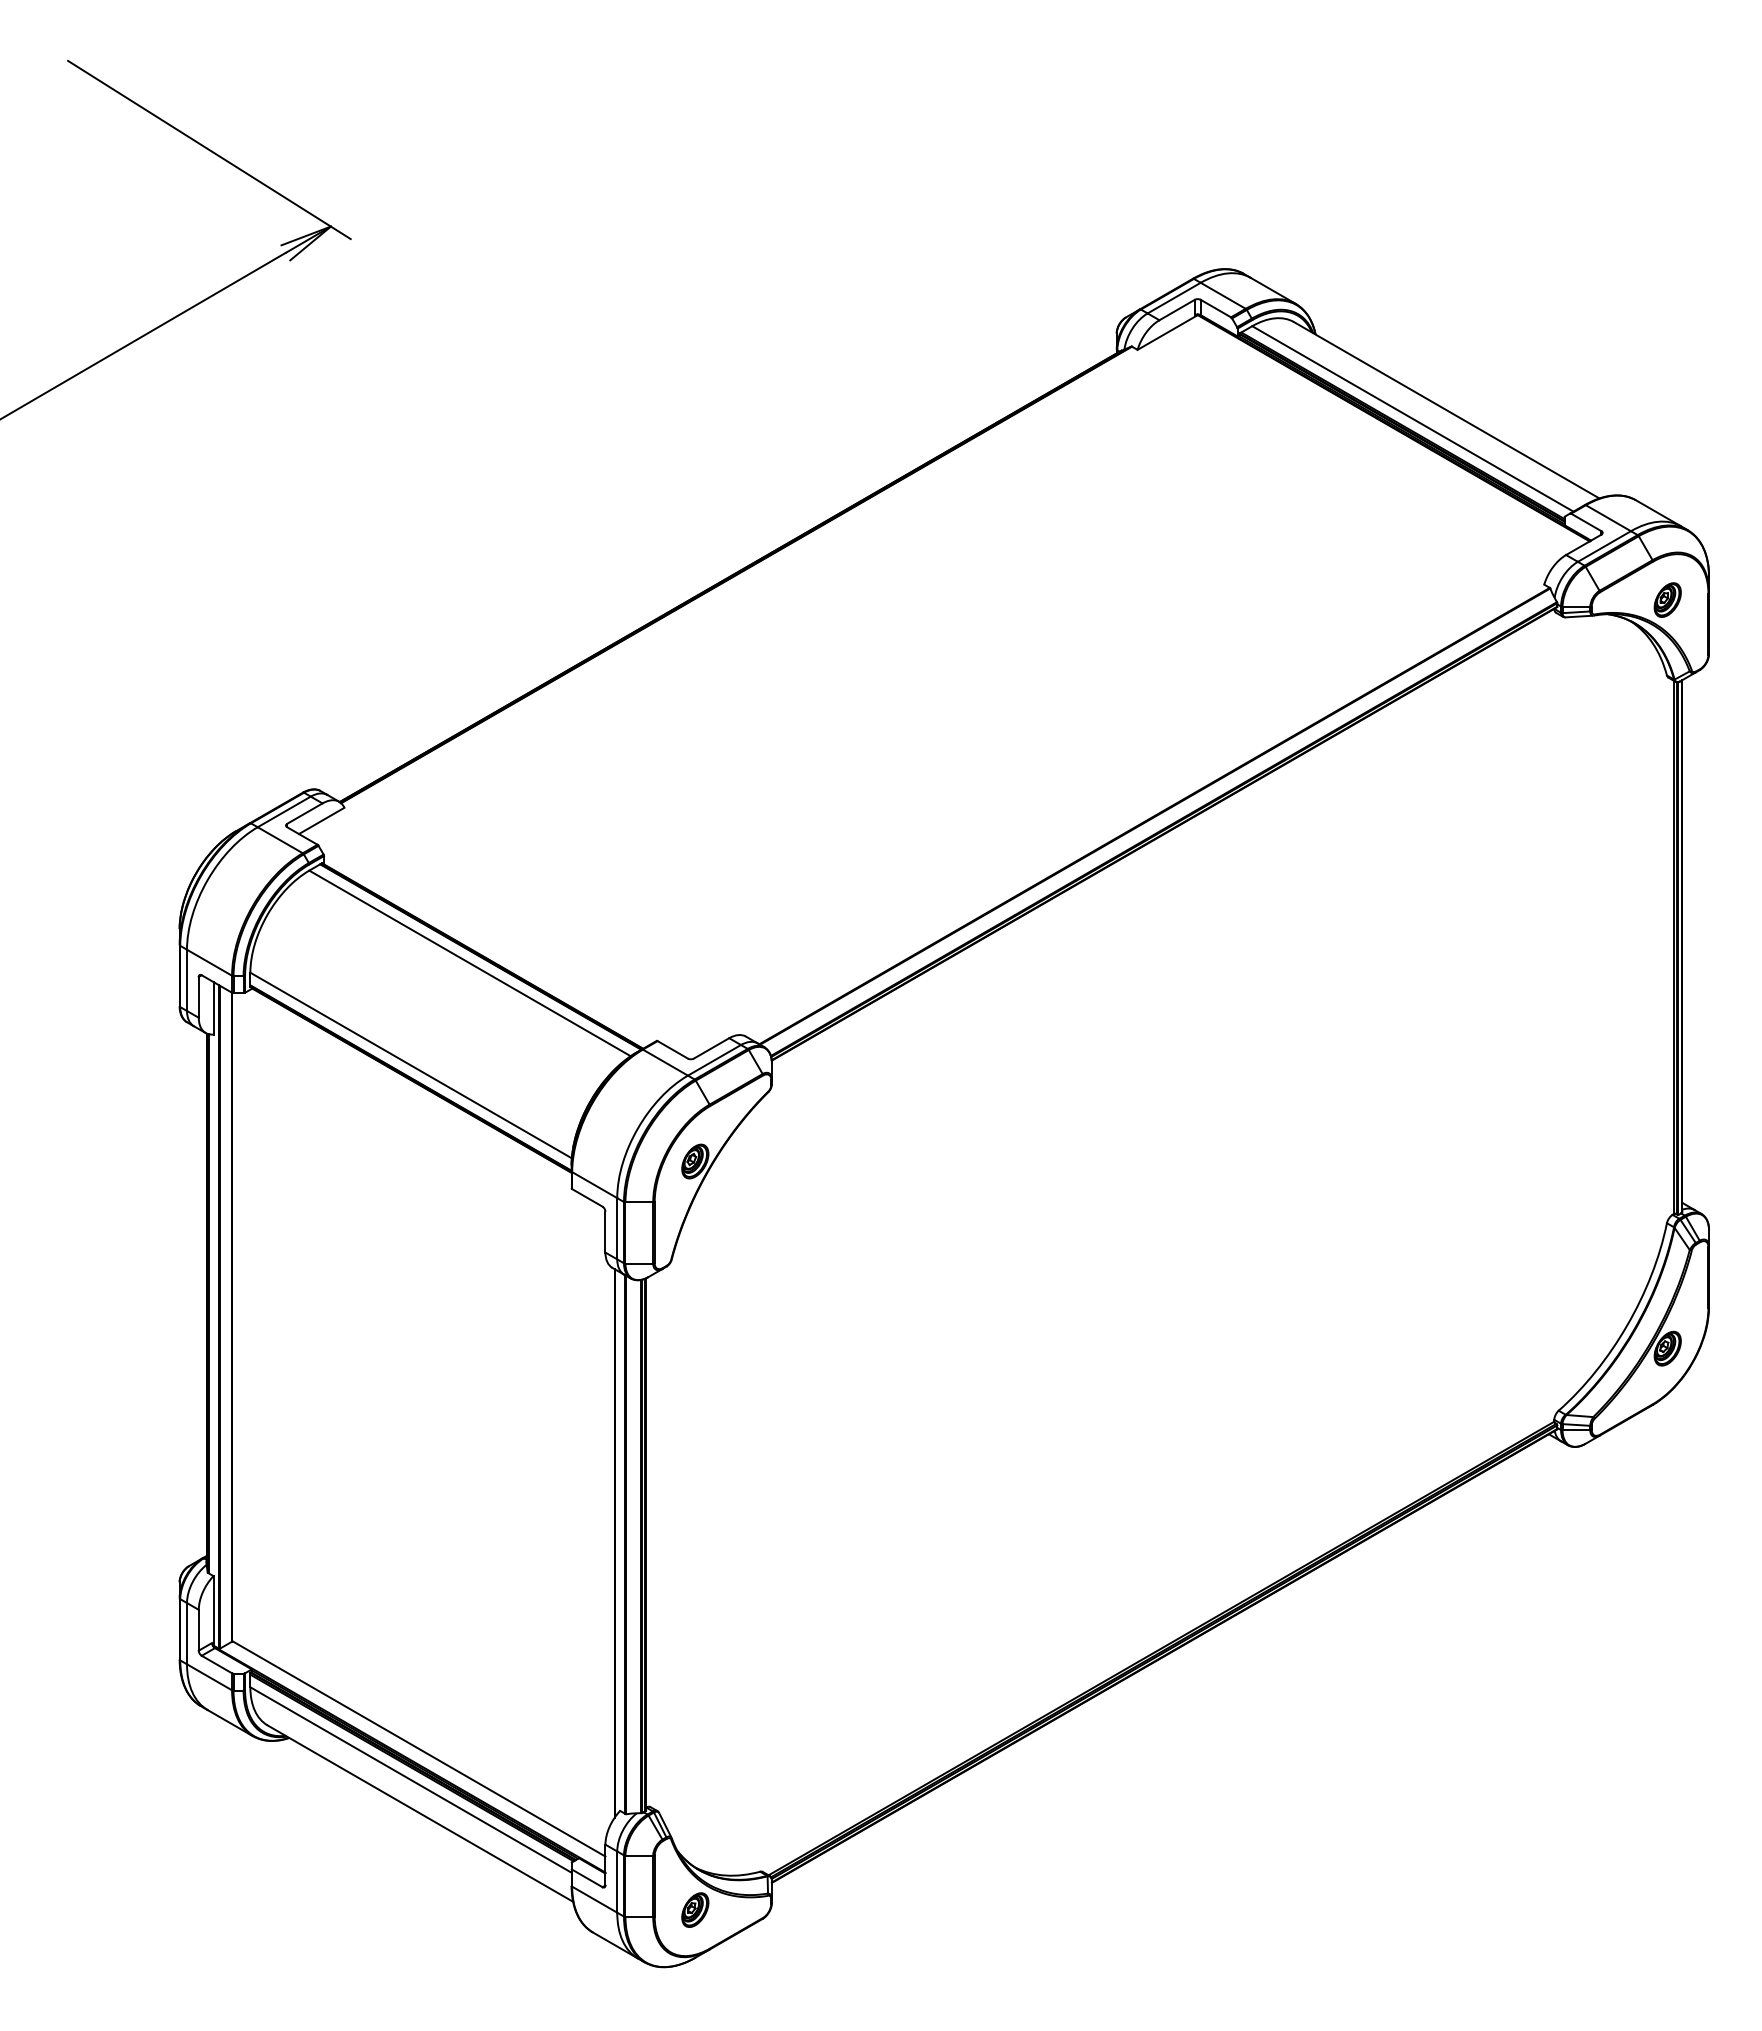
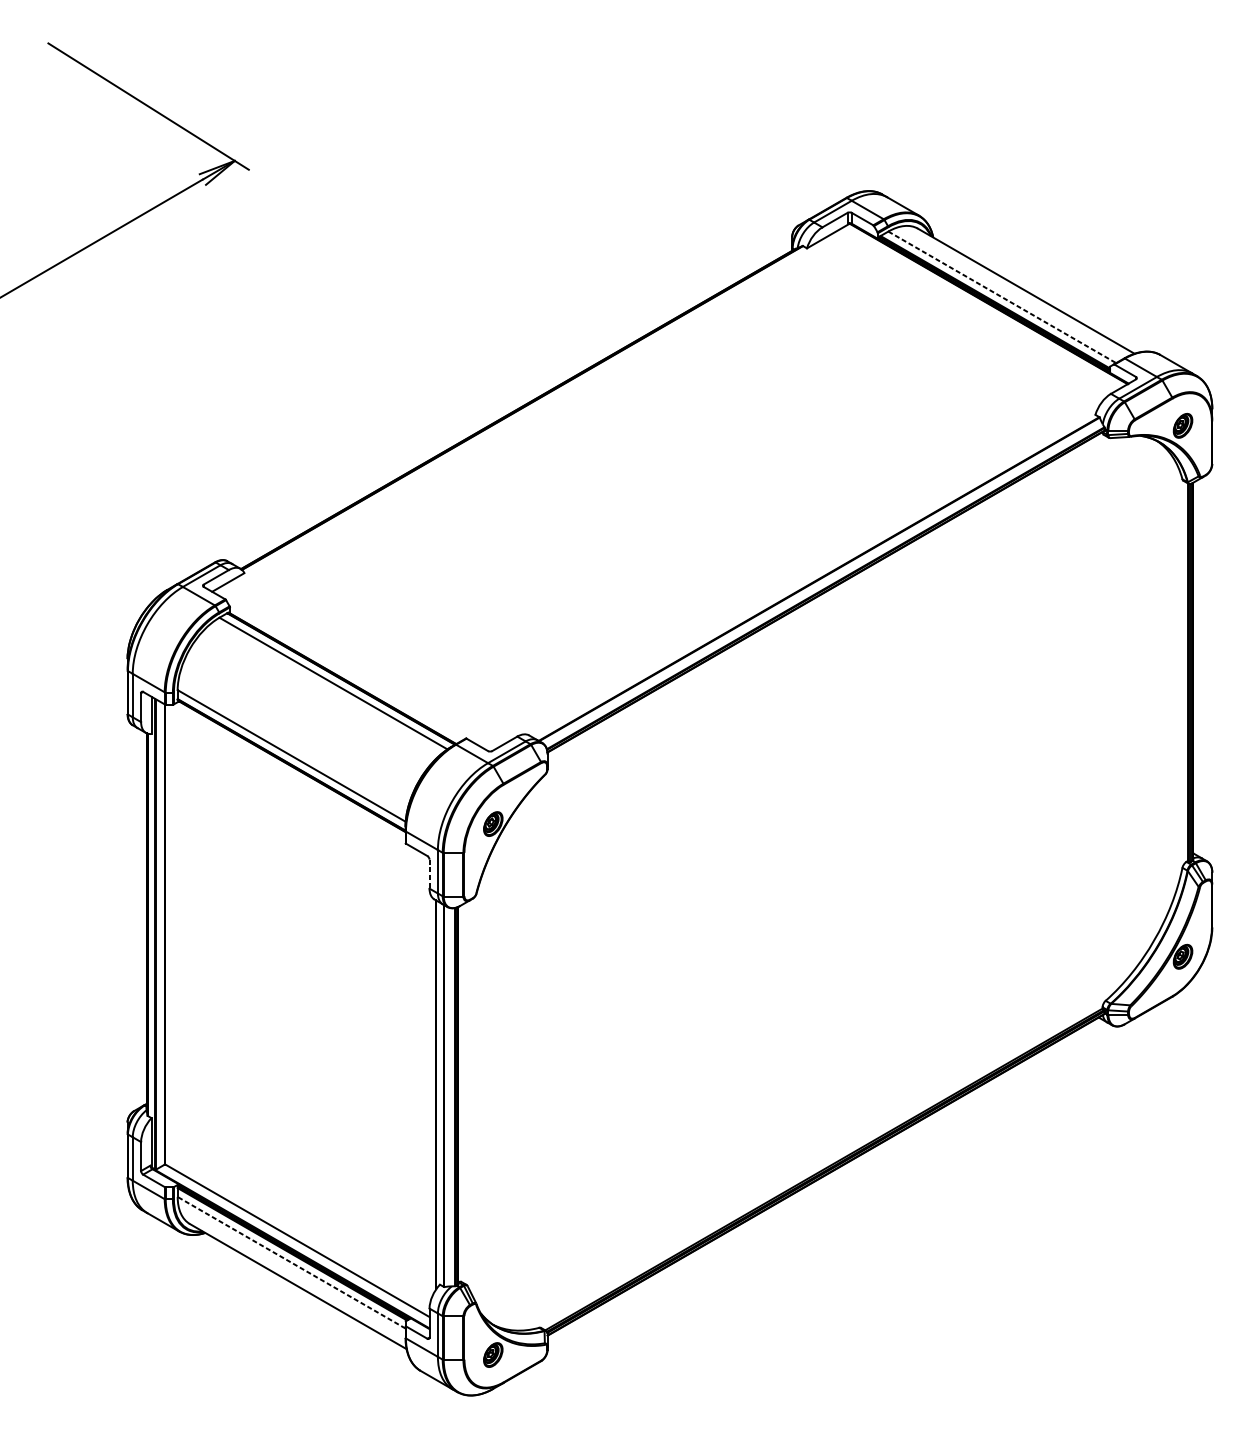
line: (1413, 419) -> (1002, 297), solid -> dashed
line: (605, 1232) -> (429, 874), solid -> dashed
line: (410, 1779) -> (291, 1262), solid -> dashed

